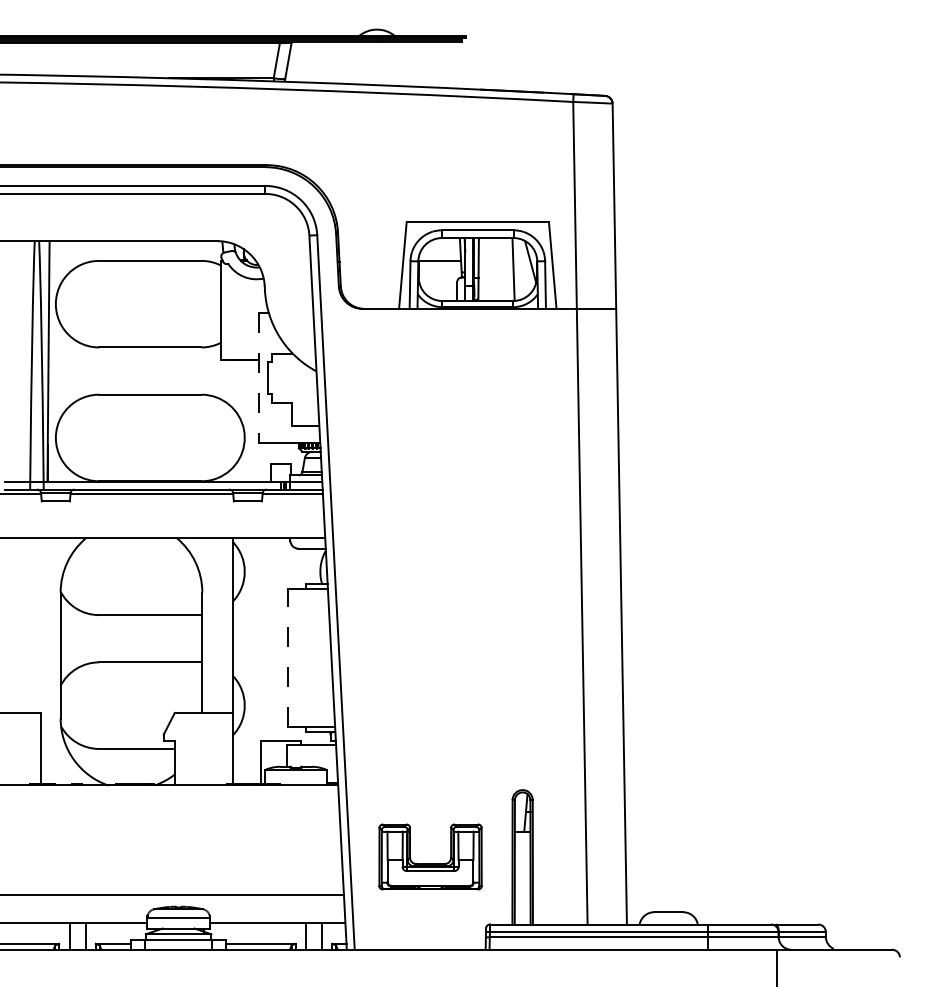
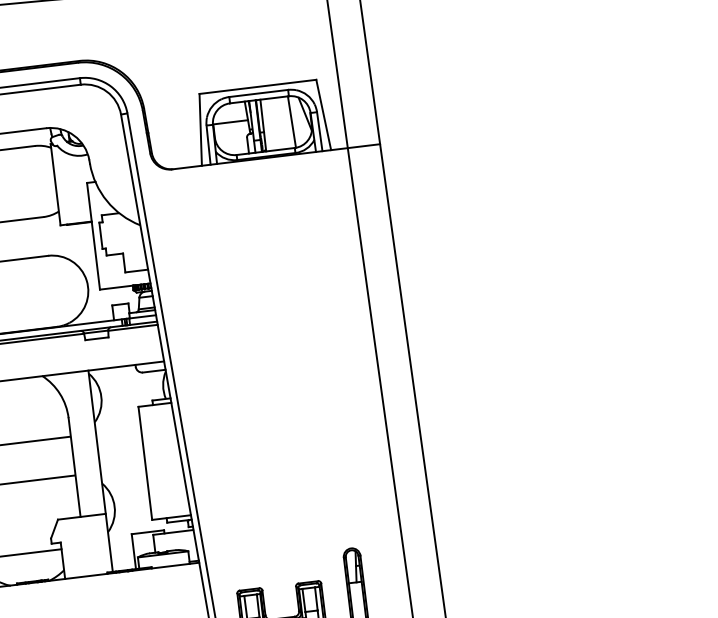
line: (258, 377) -> (93, 236), dashed -> solid
line: (287, 658) -> (145, 463), dashed -> solid

